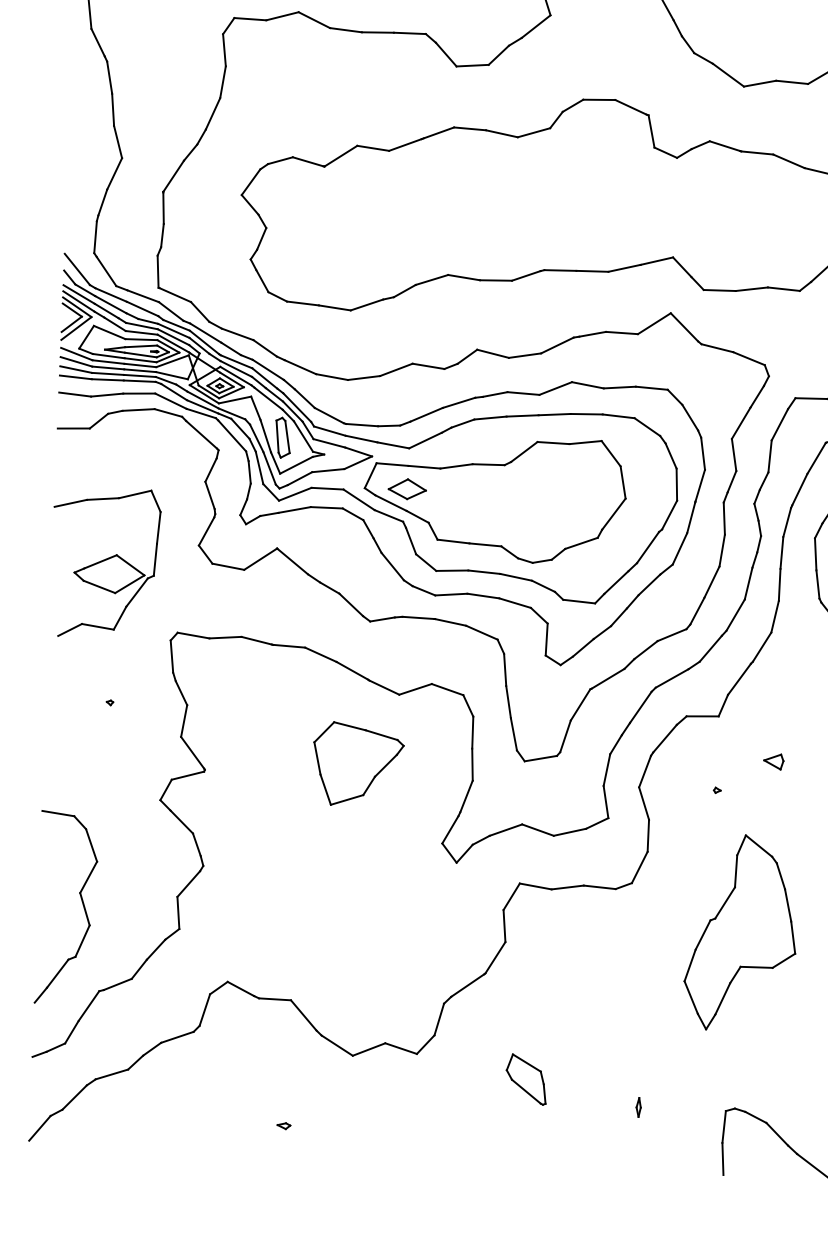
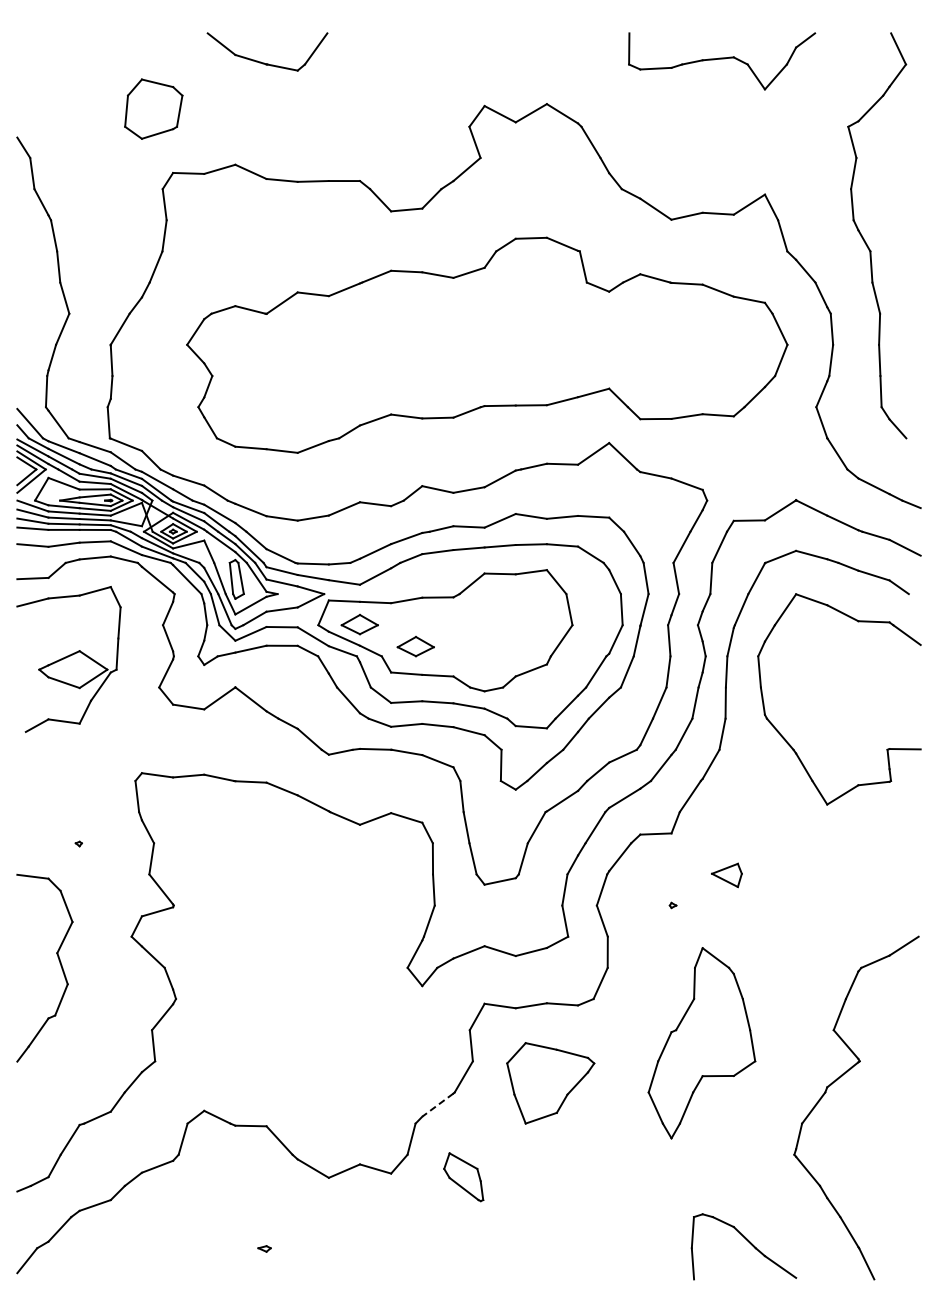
part: (463, 514) -> (415, 646), added
part: (104, 563) -> (68, 659), moved
part: (773, 761) -> (726, 875), size x1.6
part: (357, 764) -> (550, 1083), moved
part: (82, 903) -> (59, 963), moved
line: (467, 985) -> (437, 1105), solid -> dashed
part: (526, 1079) -> (463, 1177), moved
part: (638, 1106) -> (608, 1216), removed

